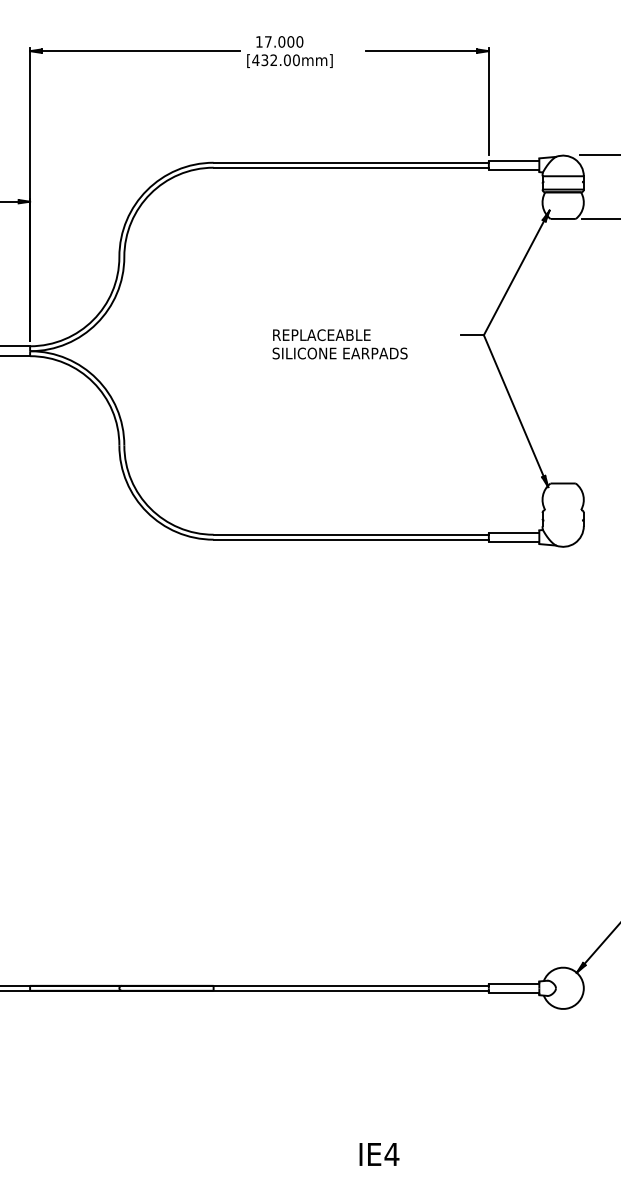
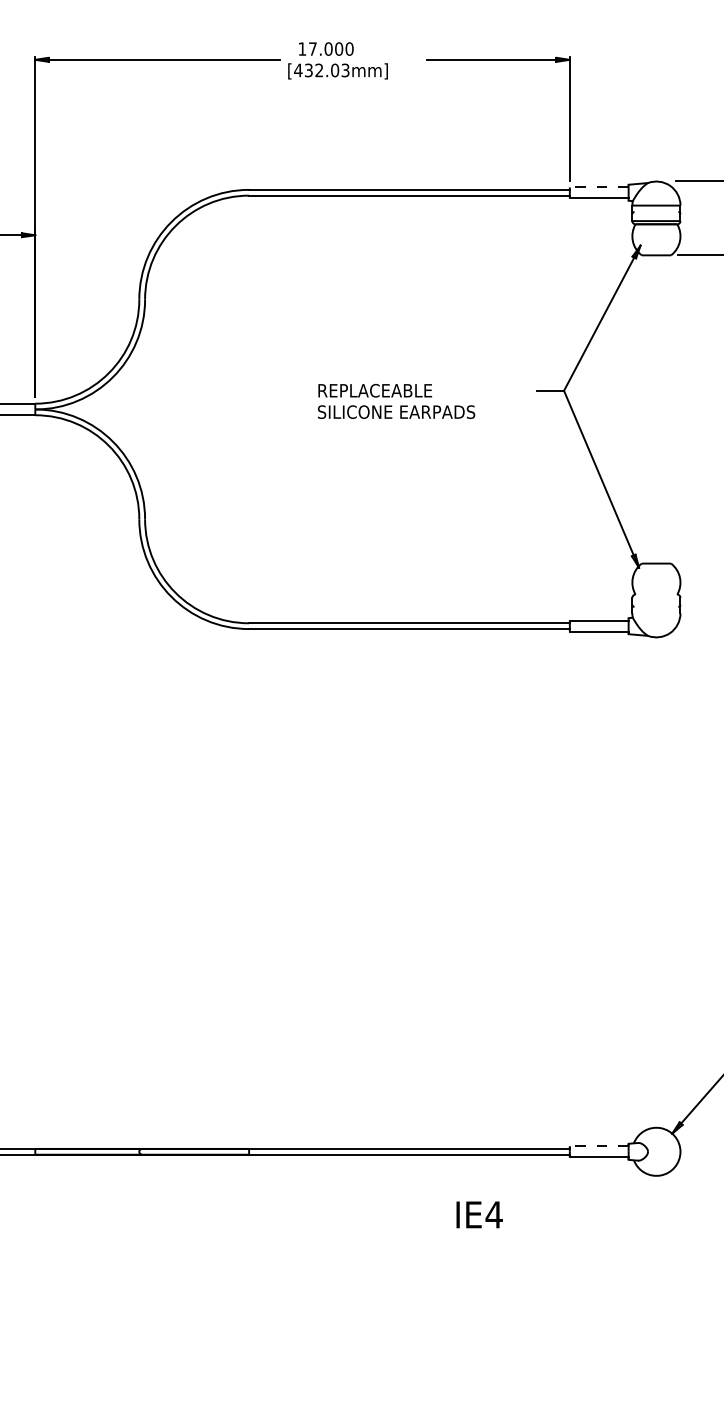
text: (295, 60) -> (344, 70), [432.00mm] -> [432.03mm]
line: (513, 160) -> (598, 187), solid -> dashed
line: (513, 983) -> (598, 1146), solid -> dashed
text: (379, 1154) -> (479, 1214), moved

